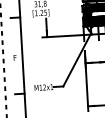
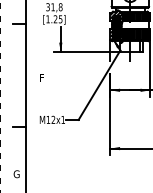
text: (14, 57) -> (41, 77), moved

